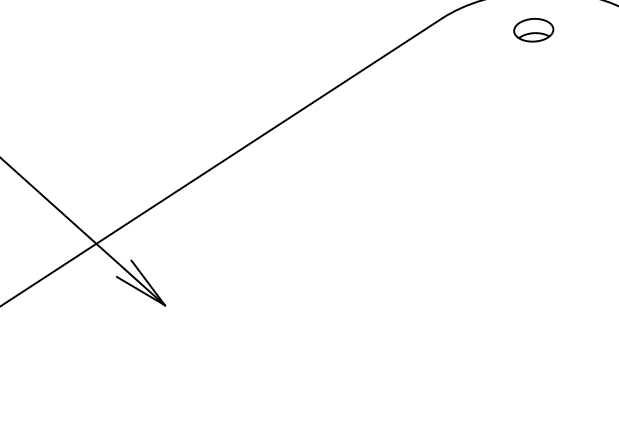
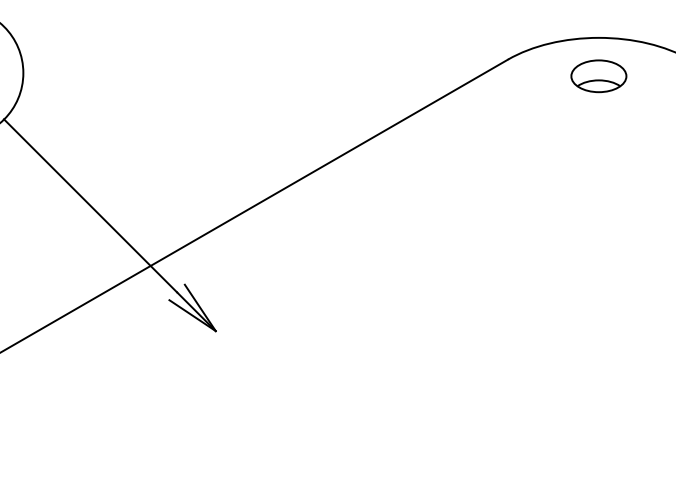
part: (533, 30) -> (598, 76), size x1.4

